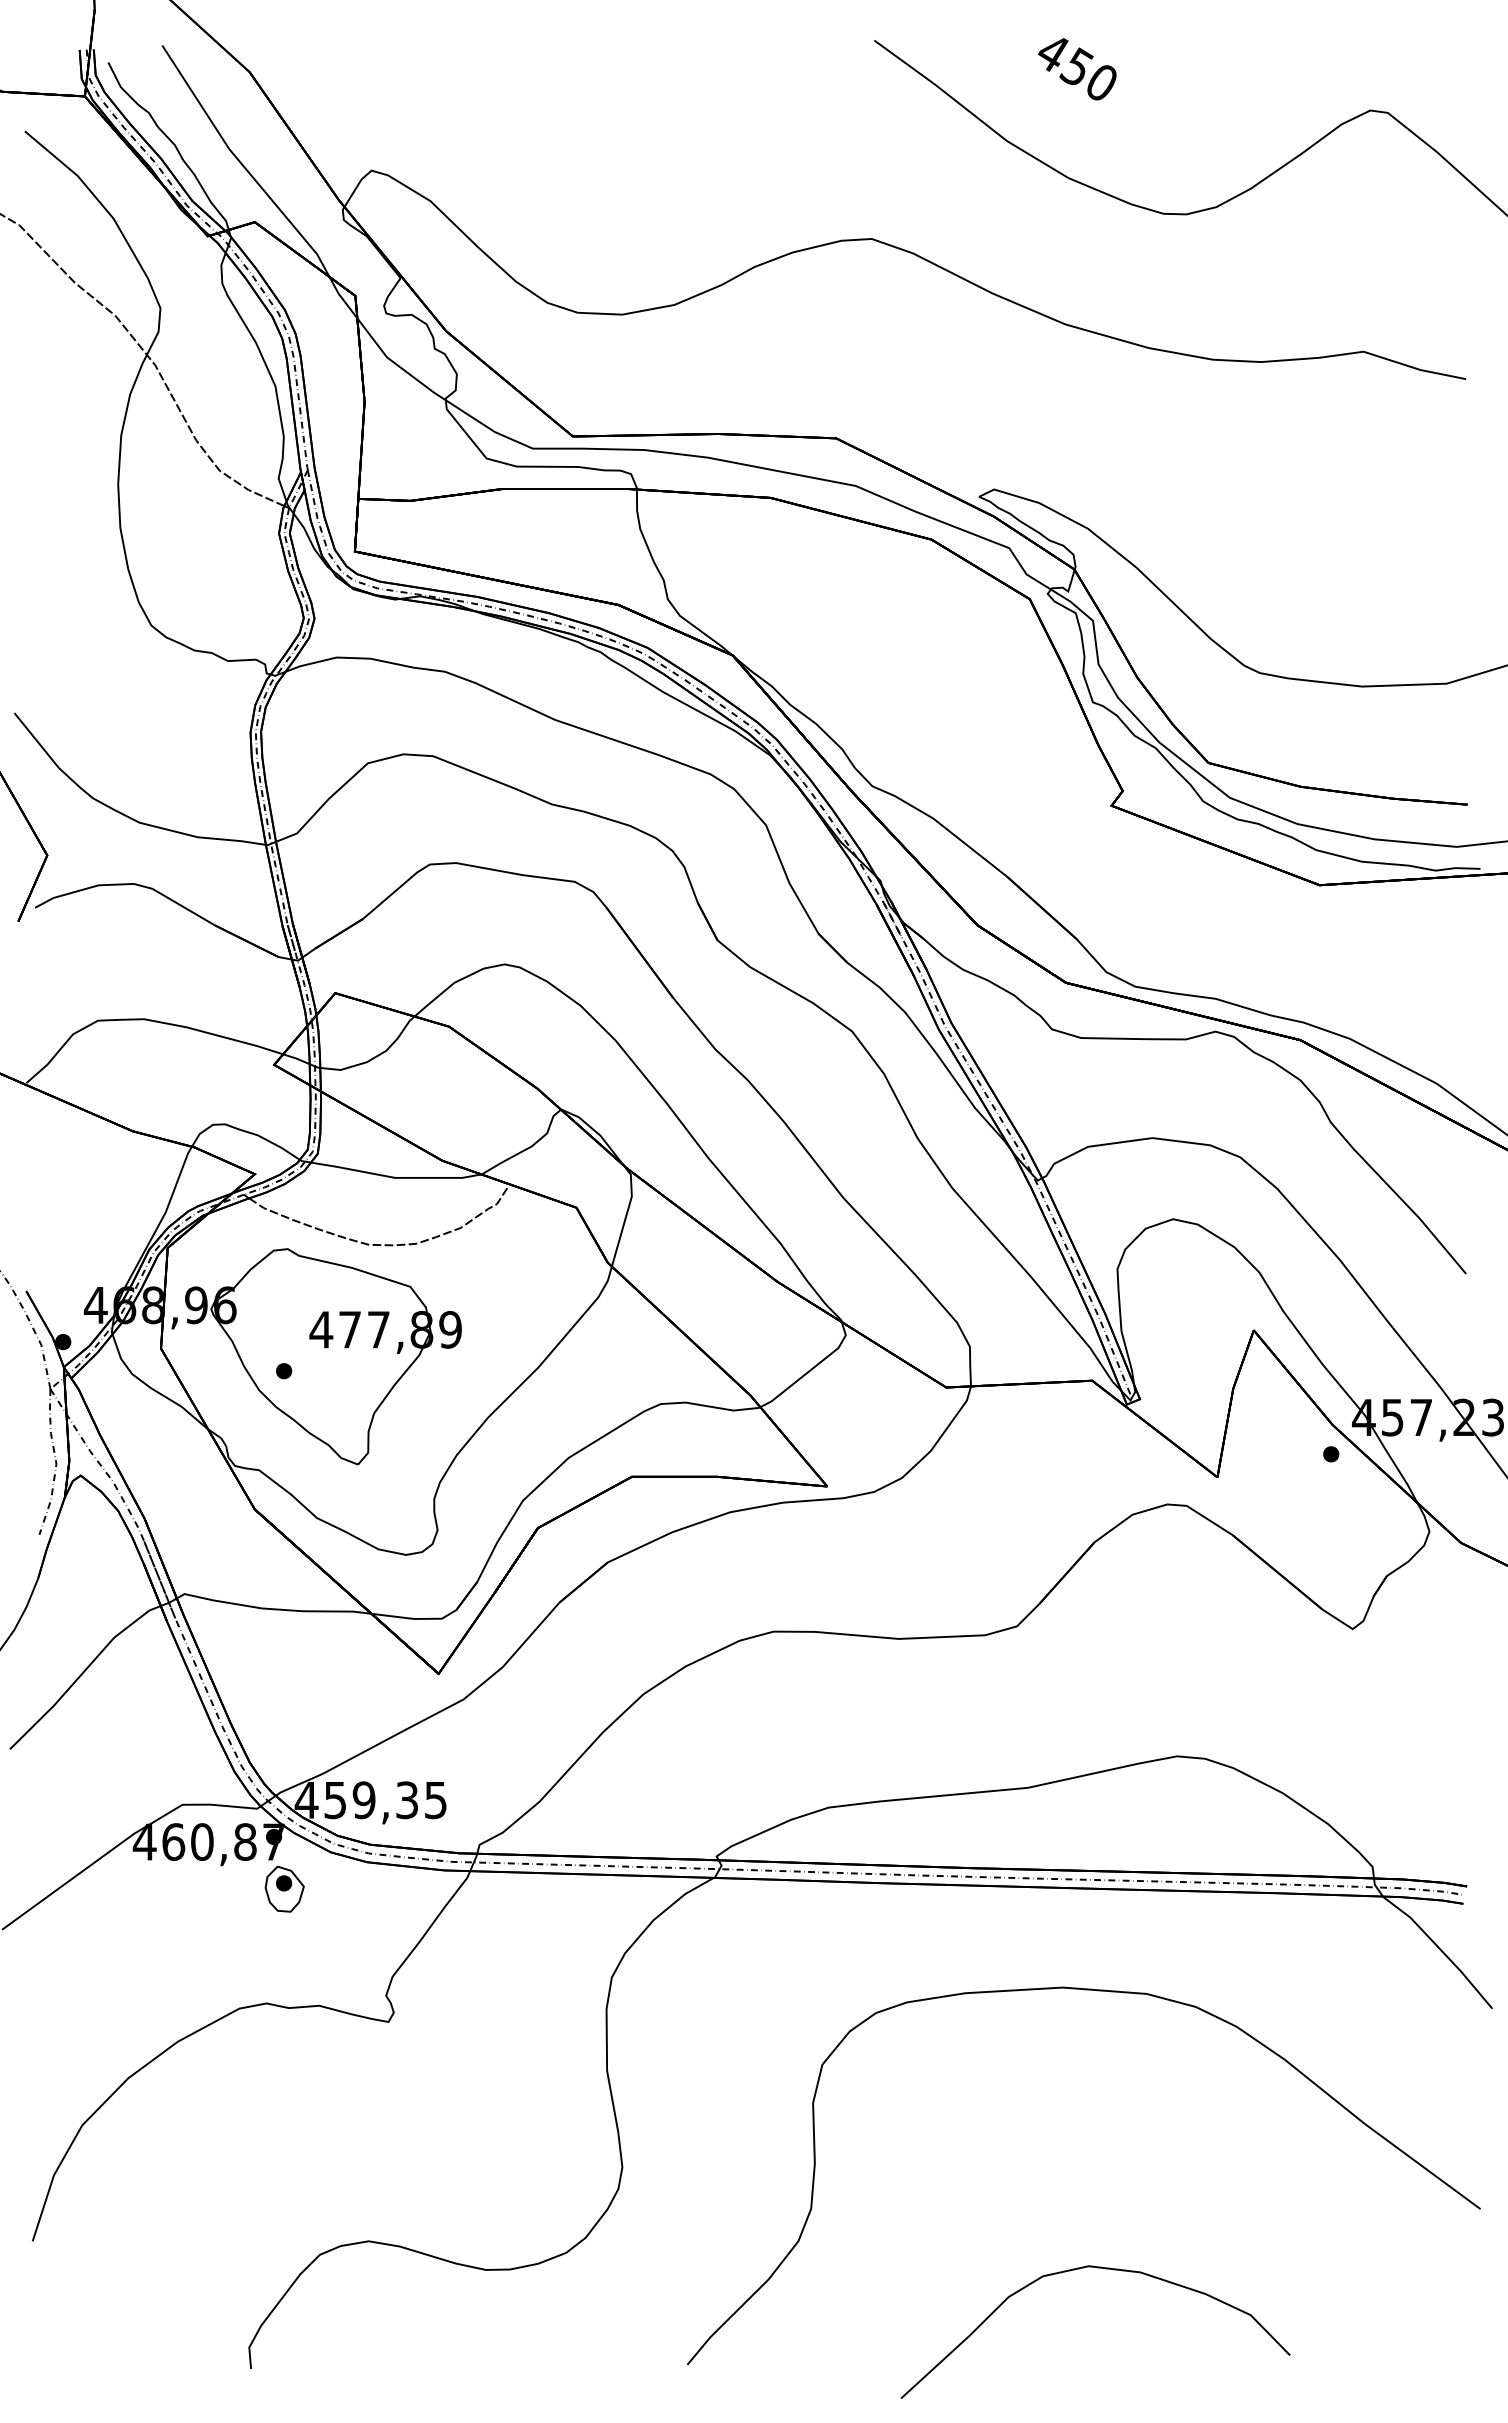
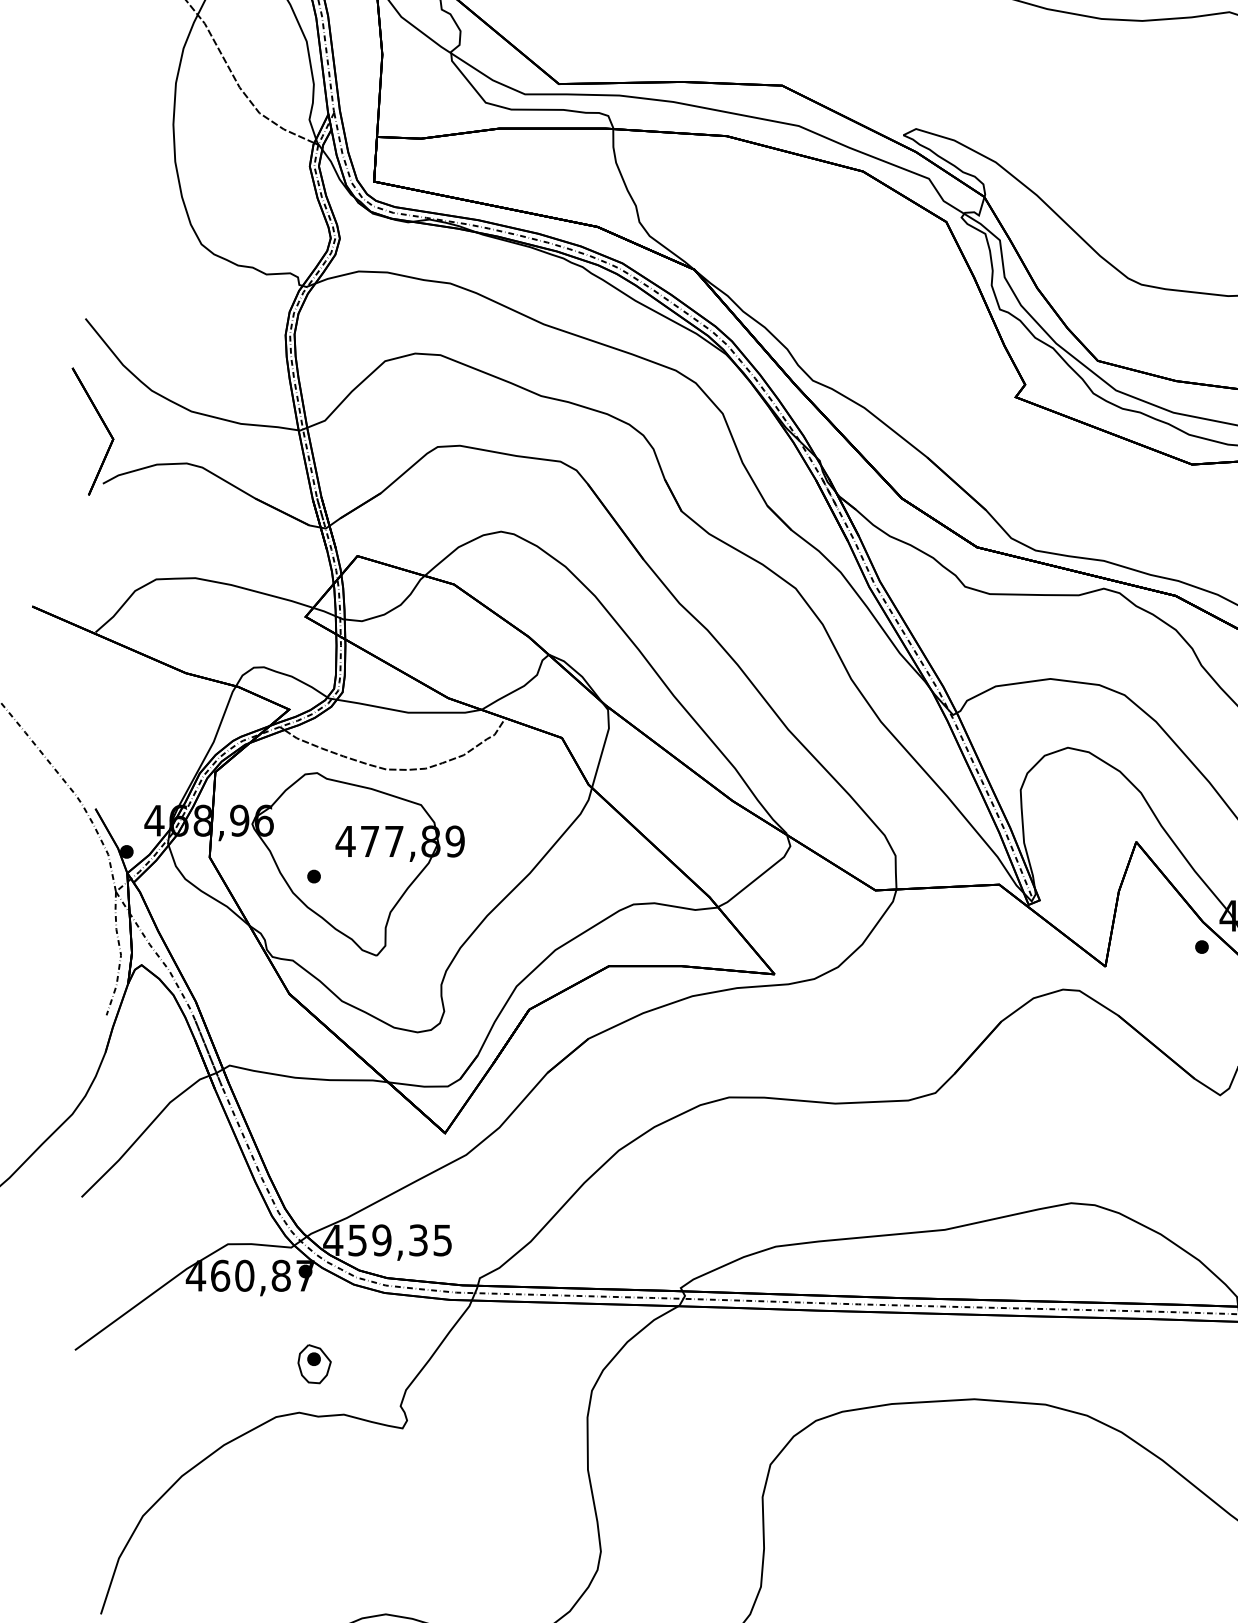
part: (284, 1888) -> (314, 1363), moved

